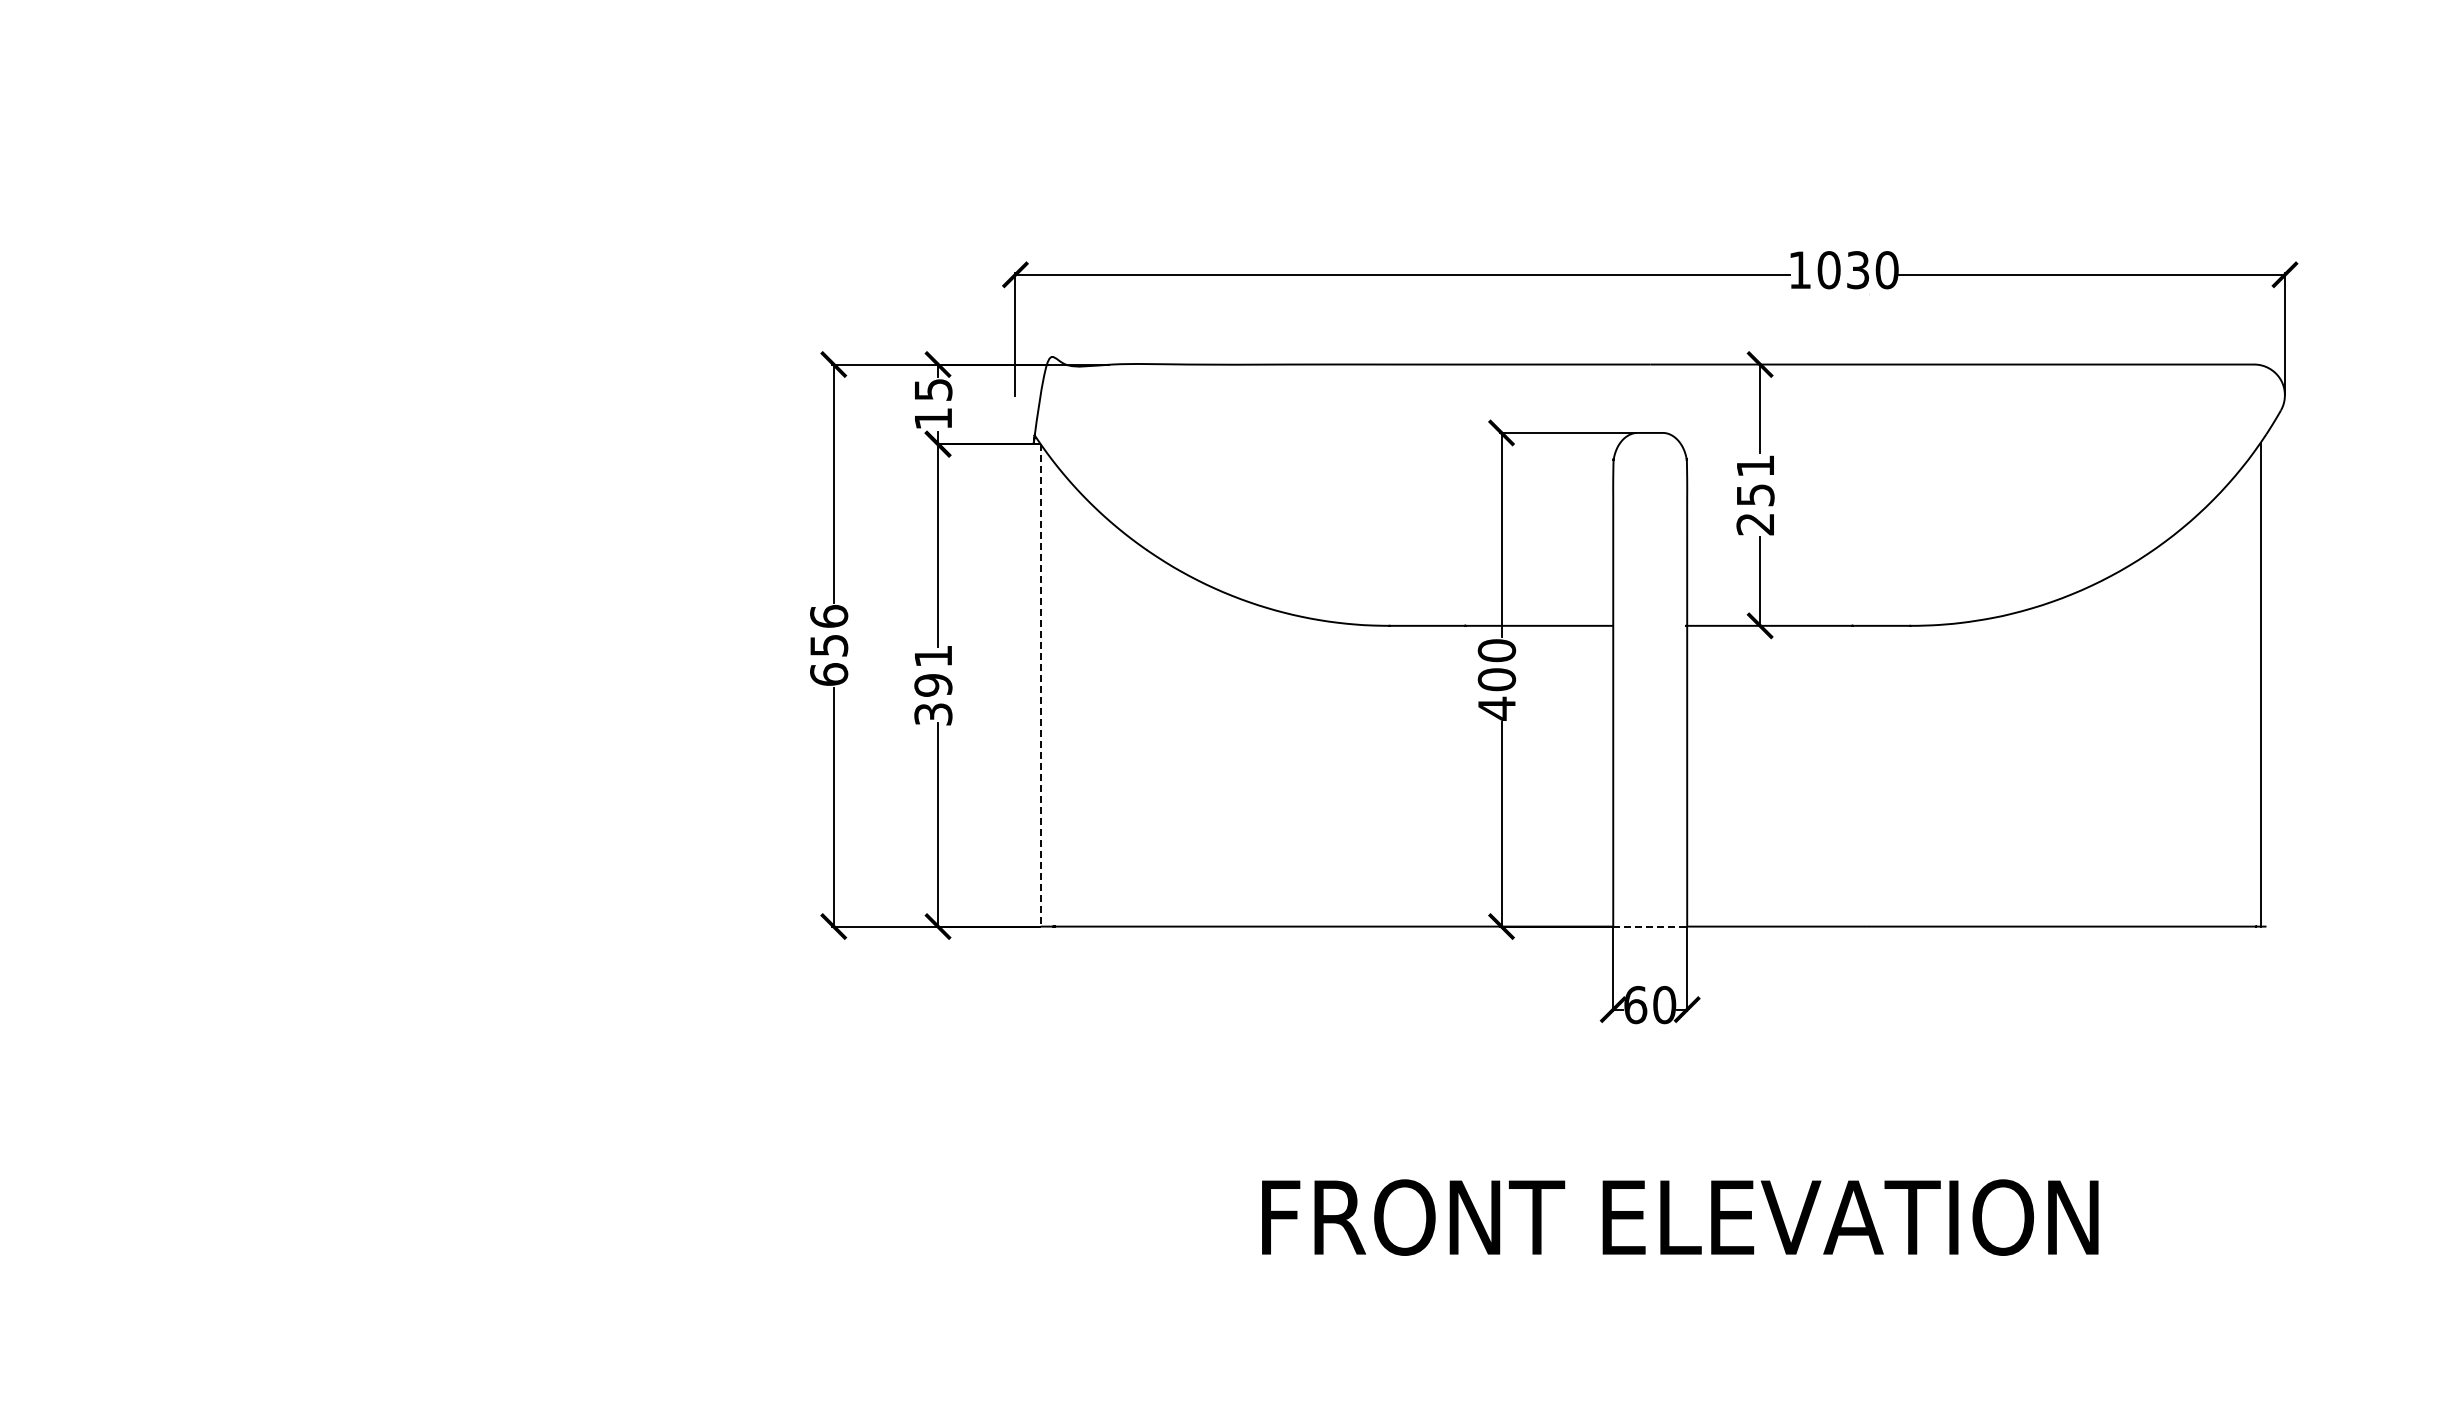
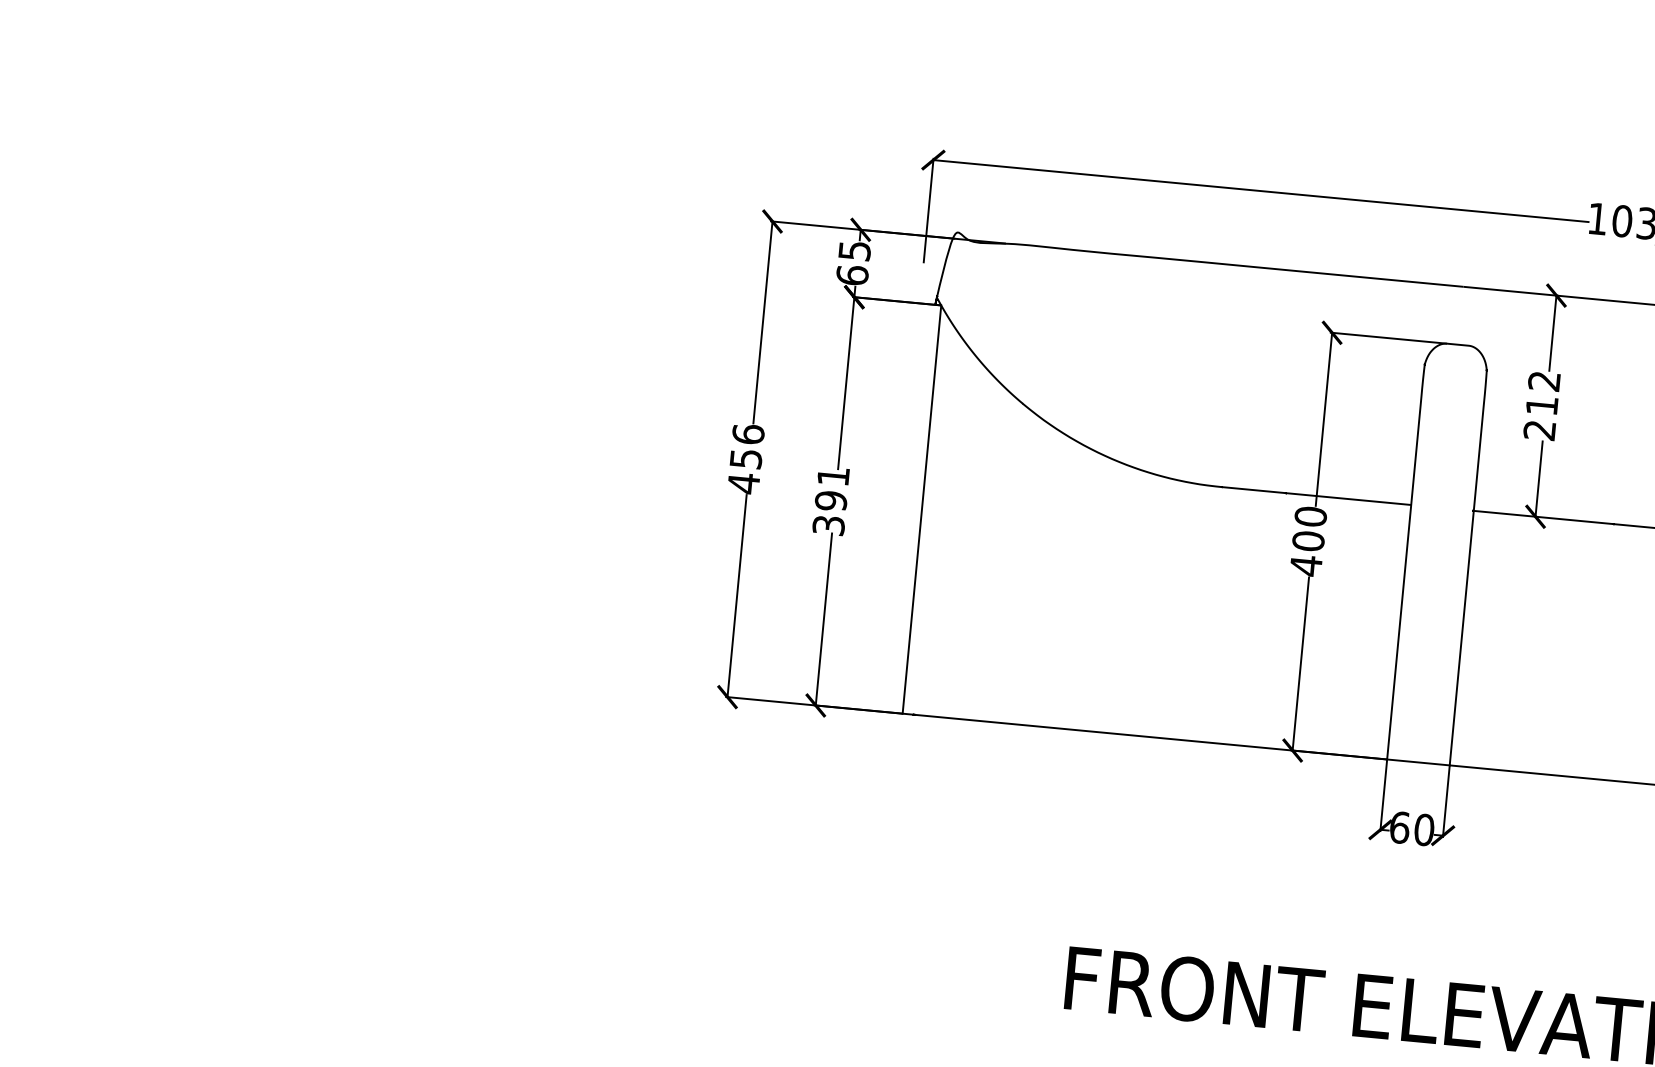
text: (933, 418) -> (852, 275), 15 -> 65
text: (1755, 480) -> (1543, 393), 251 -> 212
text: (829, 674) -> (744, 483), 656 -> 456
line: (1040, 685) -> (921, 509), dashed -> solid
line: (1650, 926) -> (1418, 762), dashed -> solid

